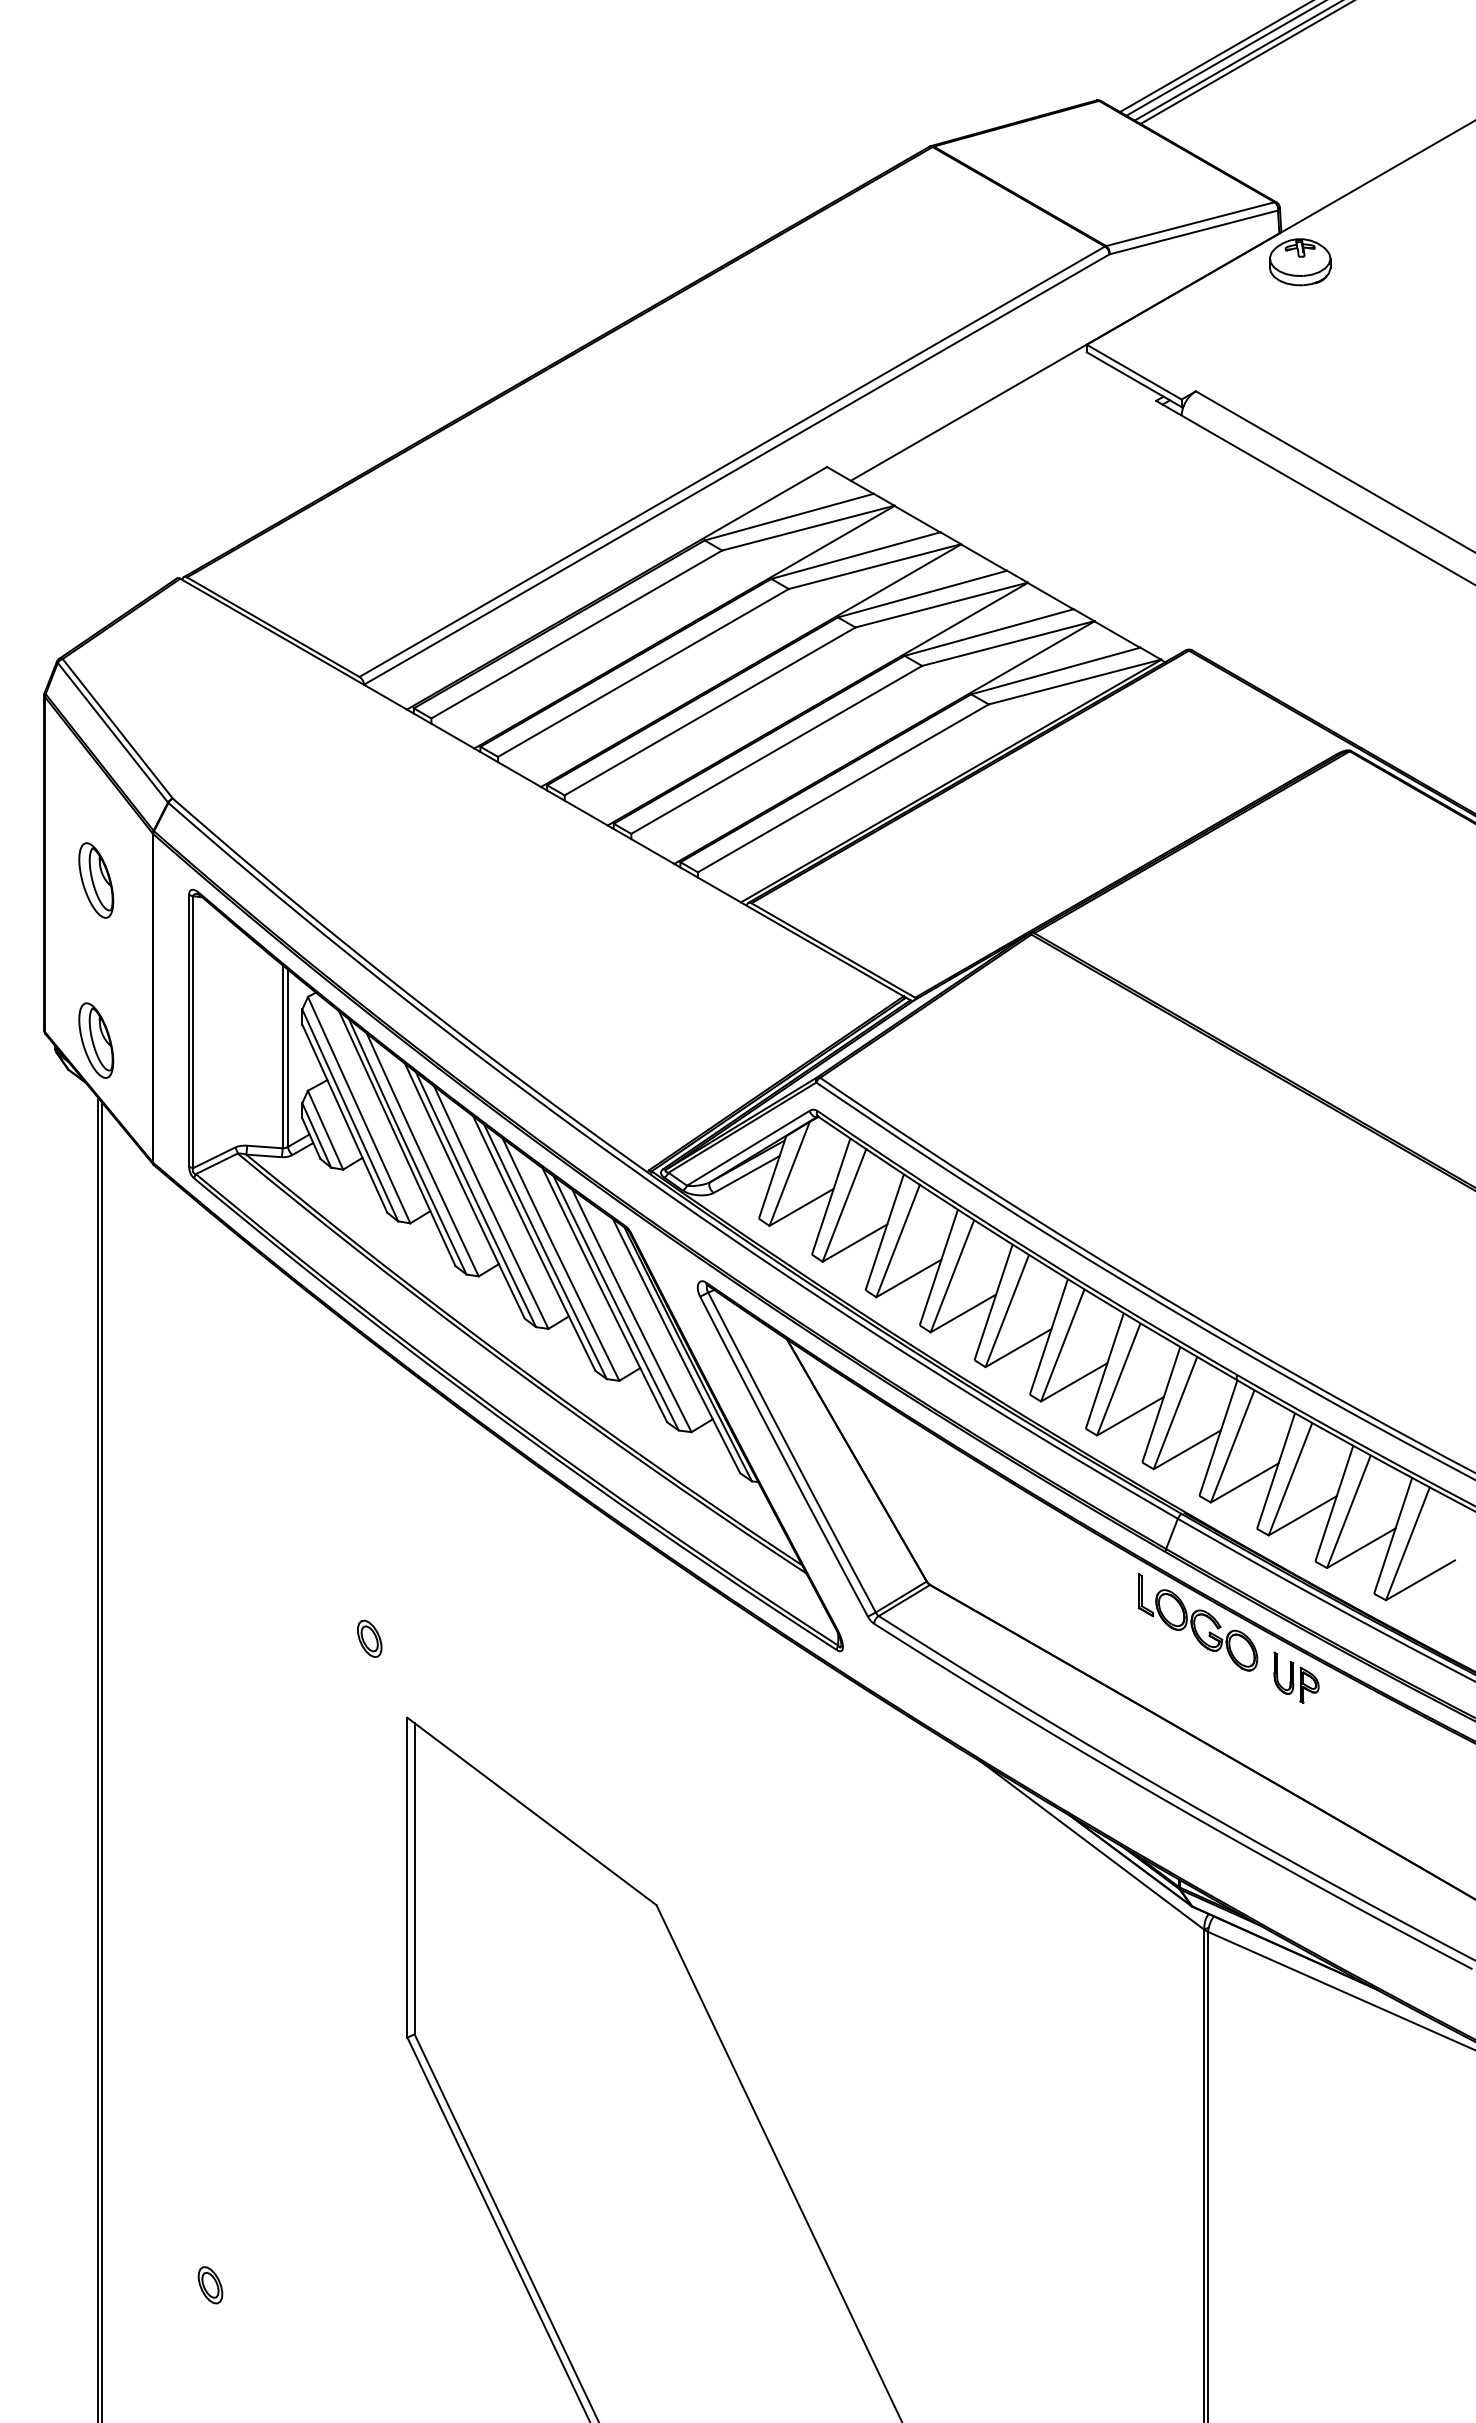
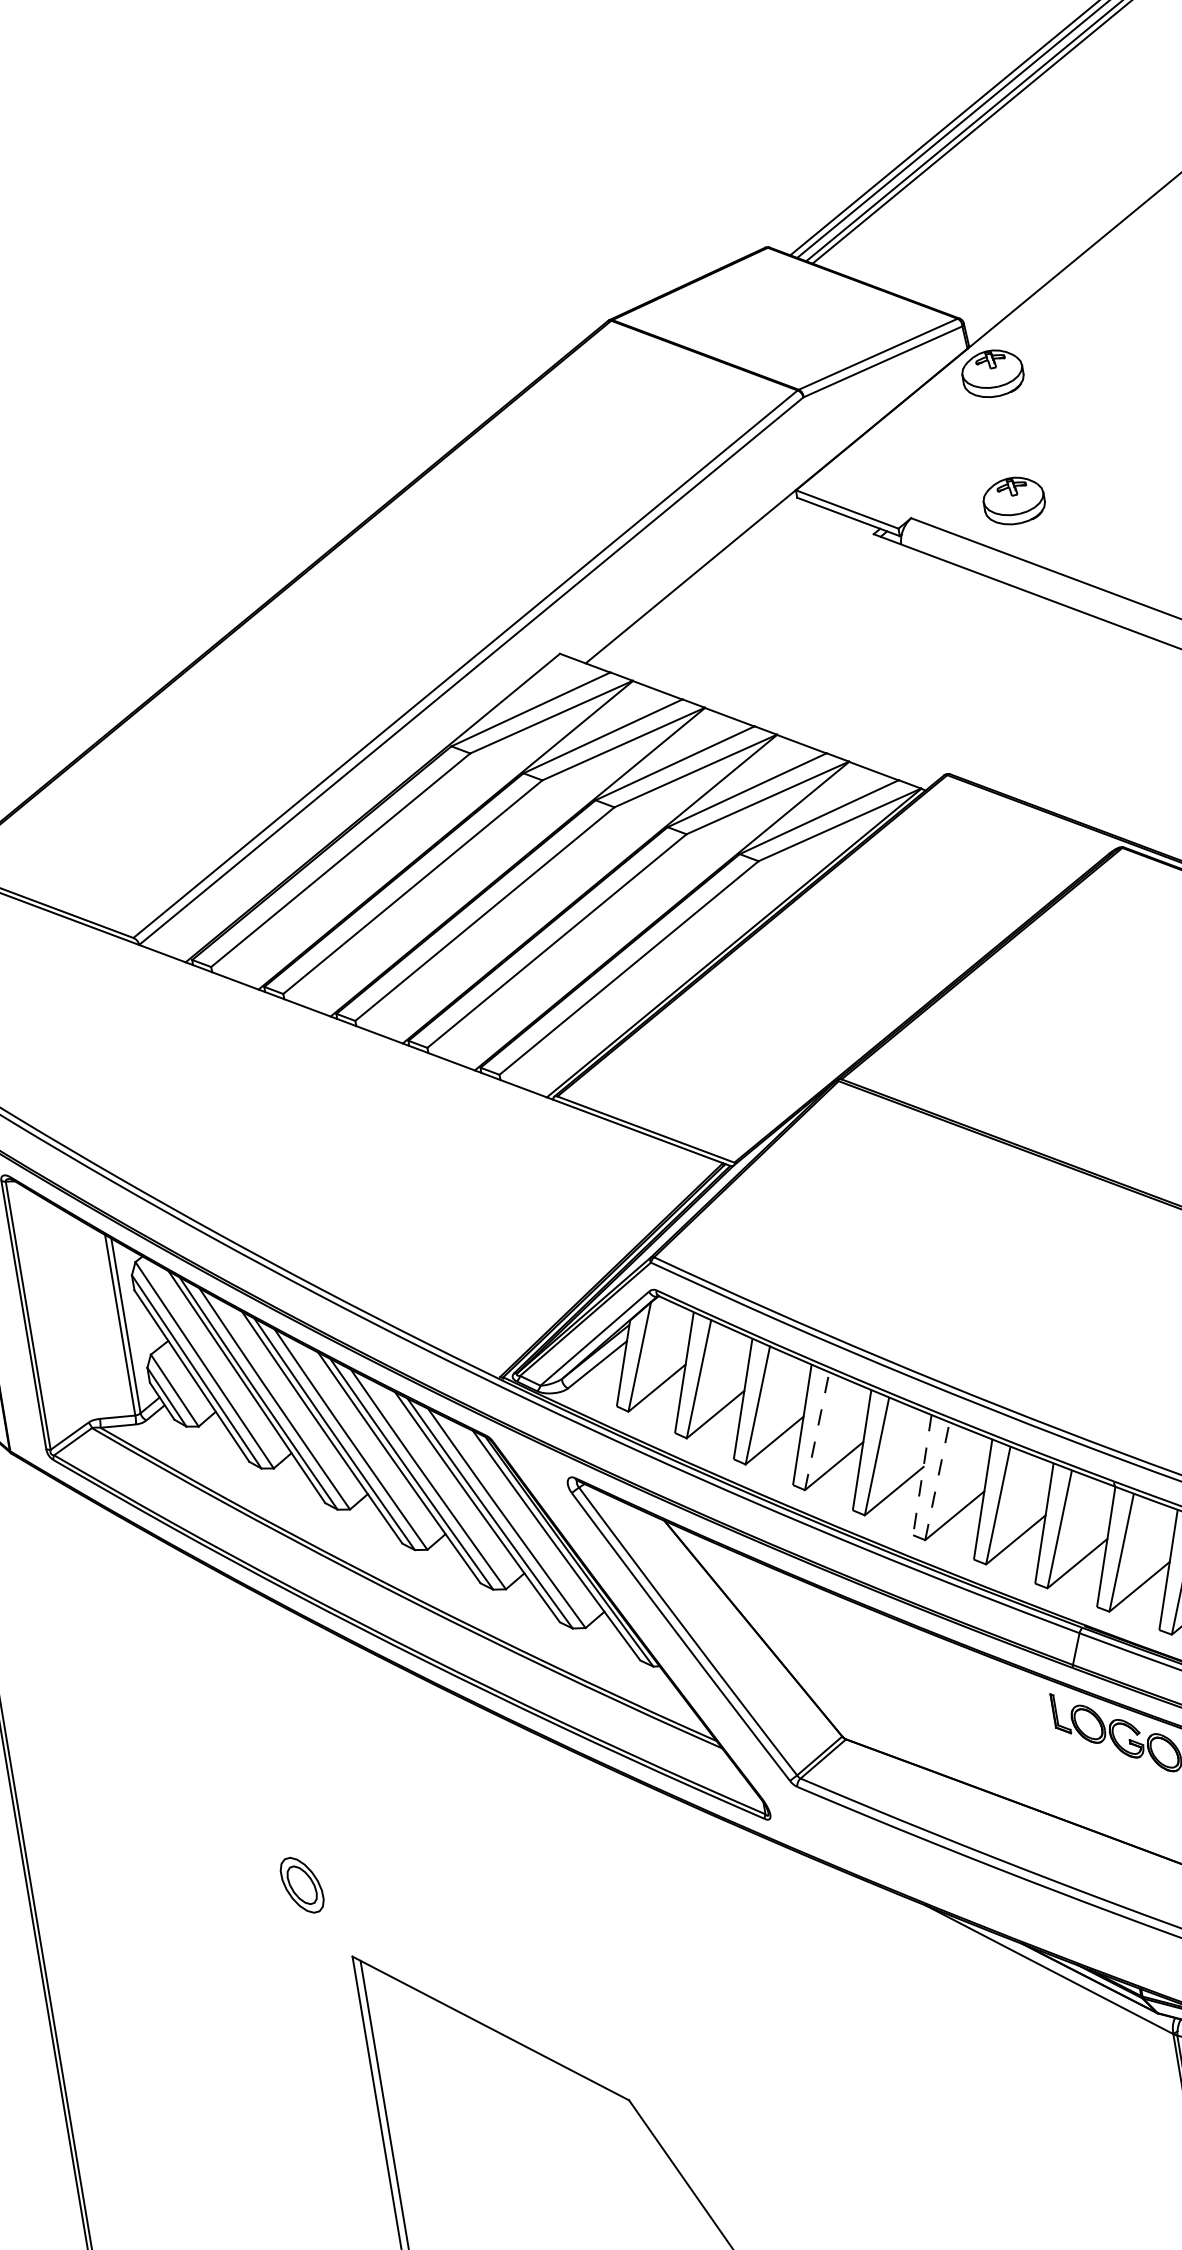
part: (1300, 391) -> (1014, 501), added
line: (952, 1276) -> (817, 1431), solid -> dashed
line: (1049, 1335) -> (922, 1473), solid -> dashed
line: (1062, 1345) -> (937, 1481), solid -> dashed
part: (369, 1638) -> (302, 1884), size x1.6

